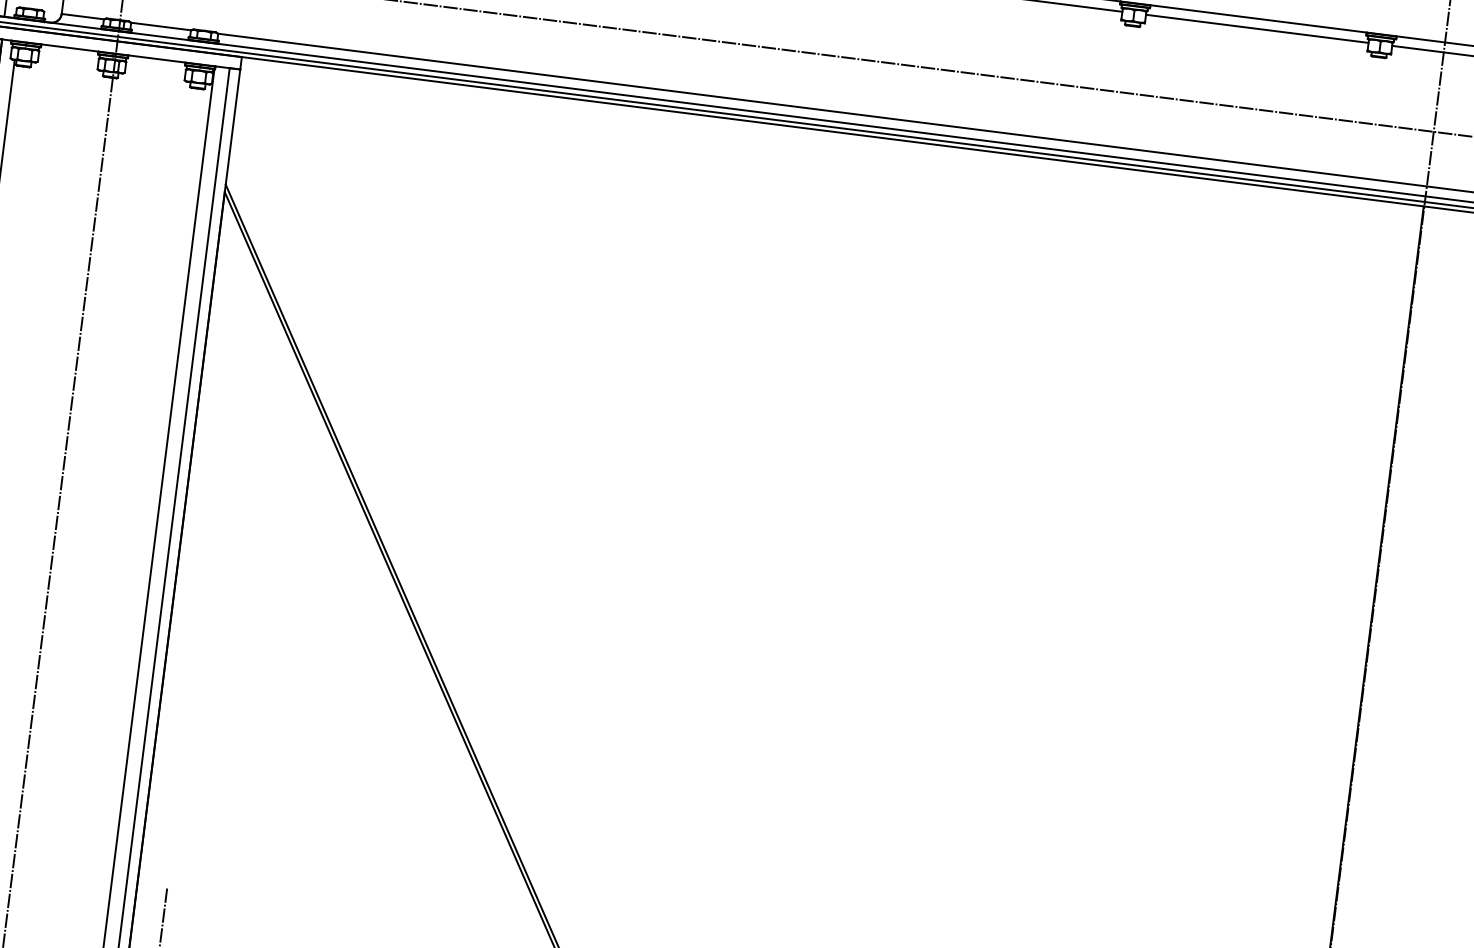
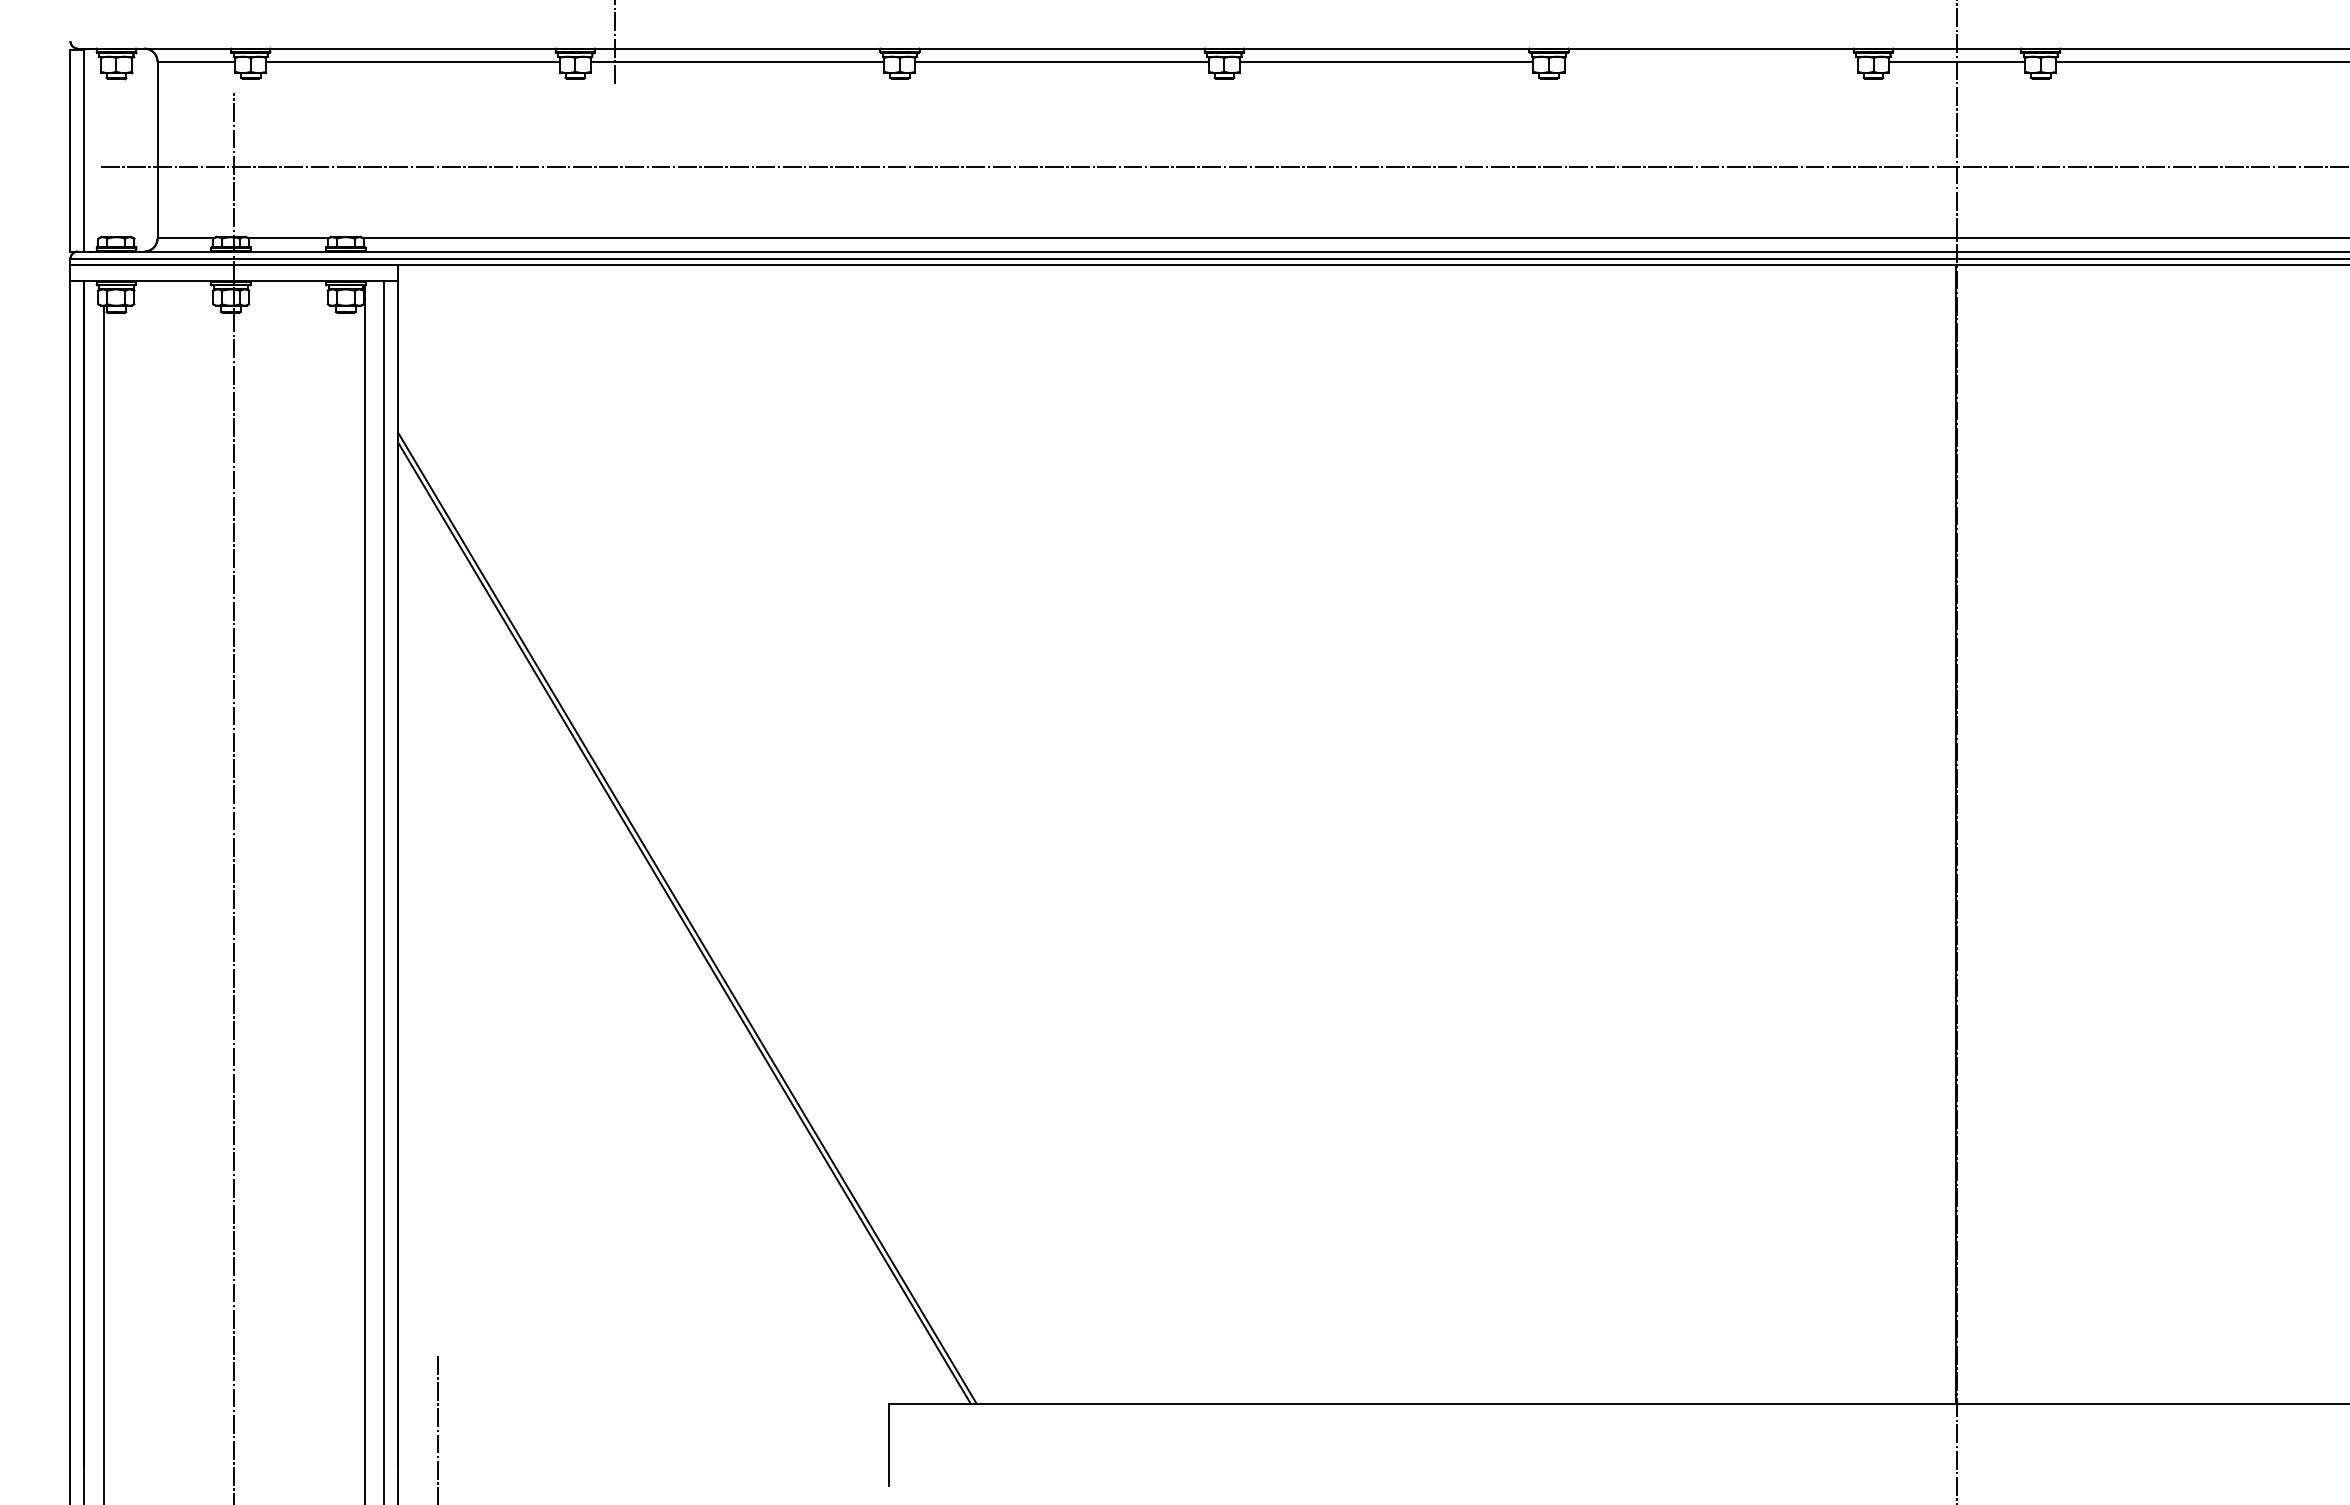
line: (1256, 28) -> (1710, 61), removed

